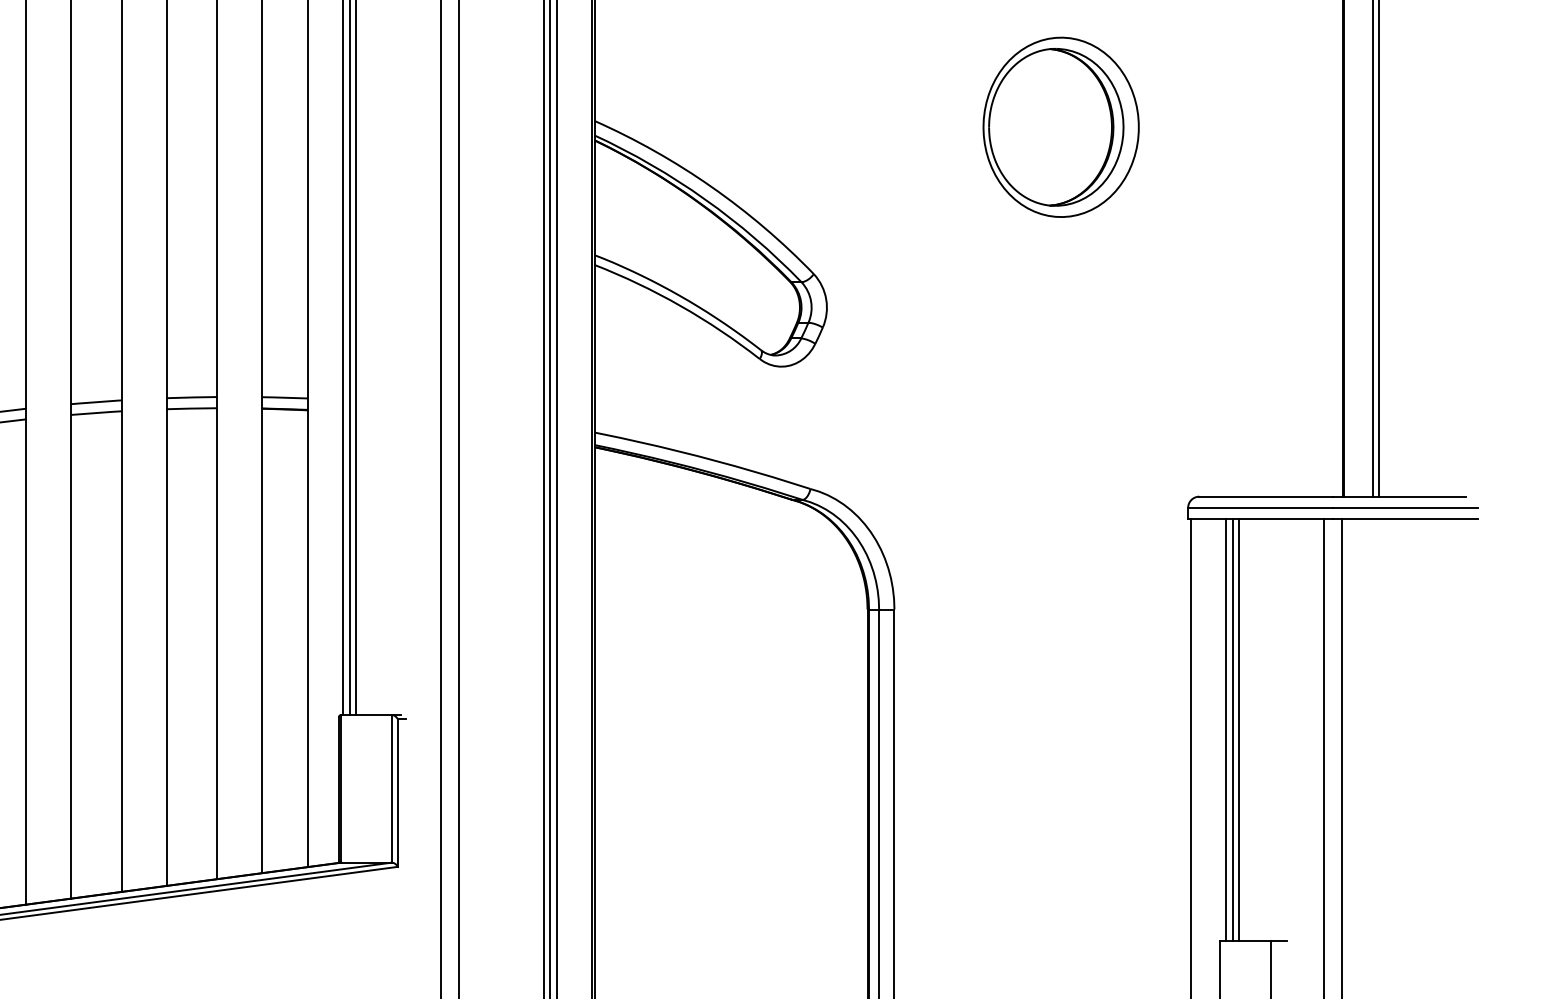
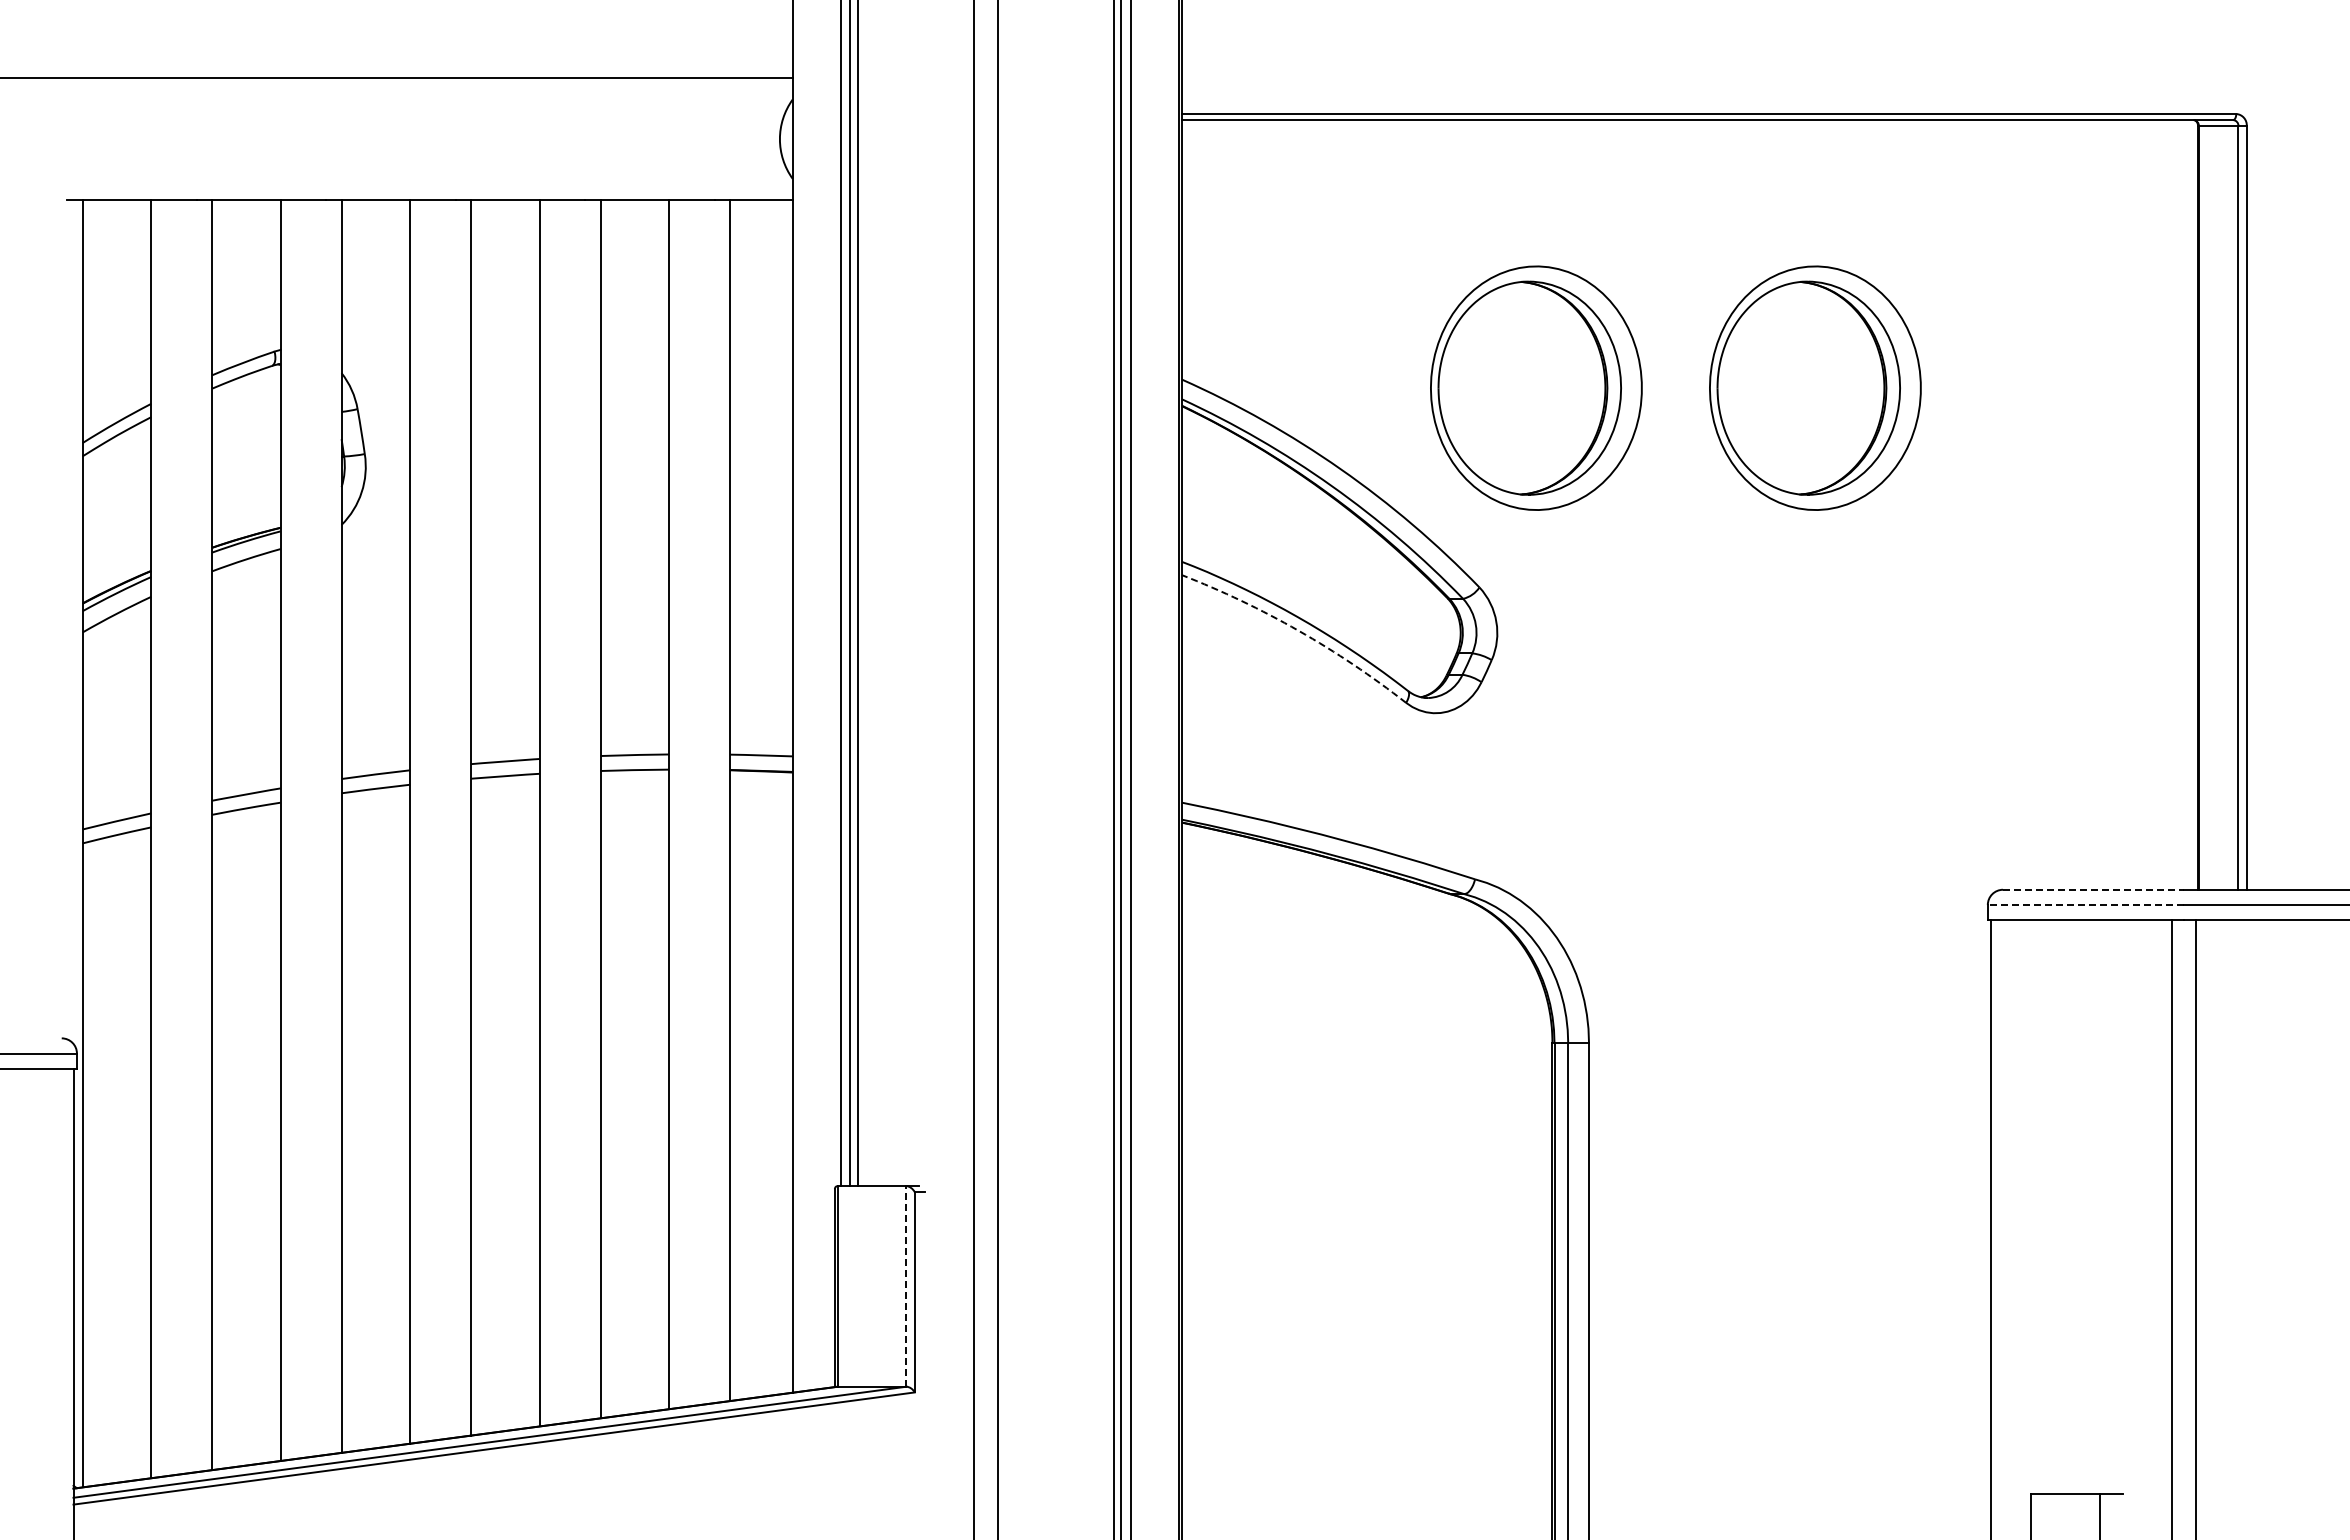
part: (855, 126) -> (1536, 387), added
arc: (680, 305) -> (1298, 630), solid -> dashed
line: (1265, 496) -> (2093, 889), solid -> dashed
line: (1260, 508) -> (2085, 905), solid -> dashed
line: (1226, 729) -> (2039, 1206), removed
line: (1232, 729) -> (2048, 1206), removed
line: (1238, 729) -> (2056, 1206), removed
line: (391, 788) -> (906, 1285), solid -> dashed

